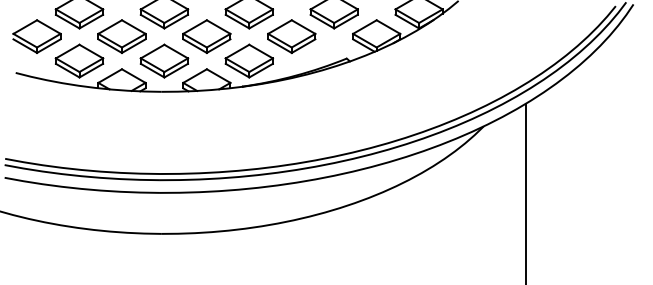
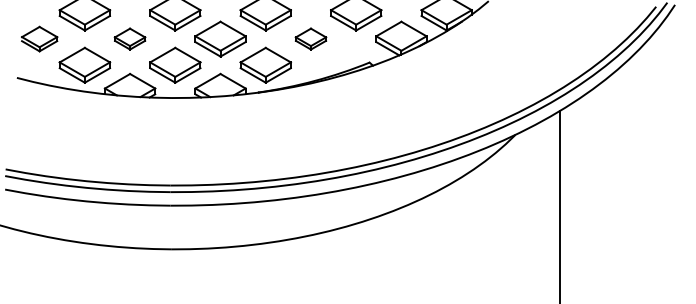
part: (36, 35) -> (39, 38), size x0.7
part: (121, 35) -> (129, 38), size x0.6
part: (291, 35) -> (310, 38), size x0.6

